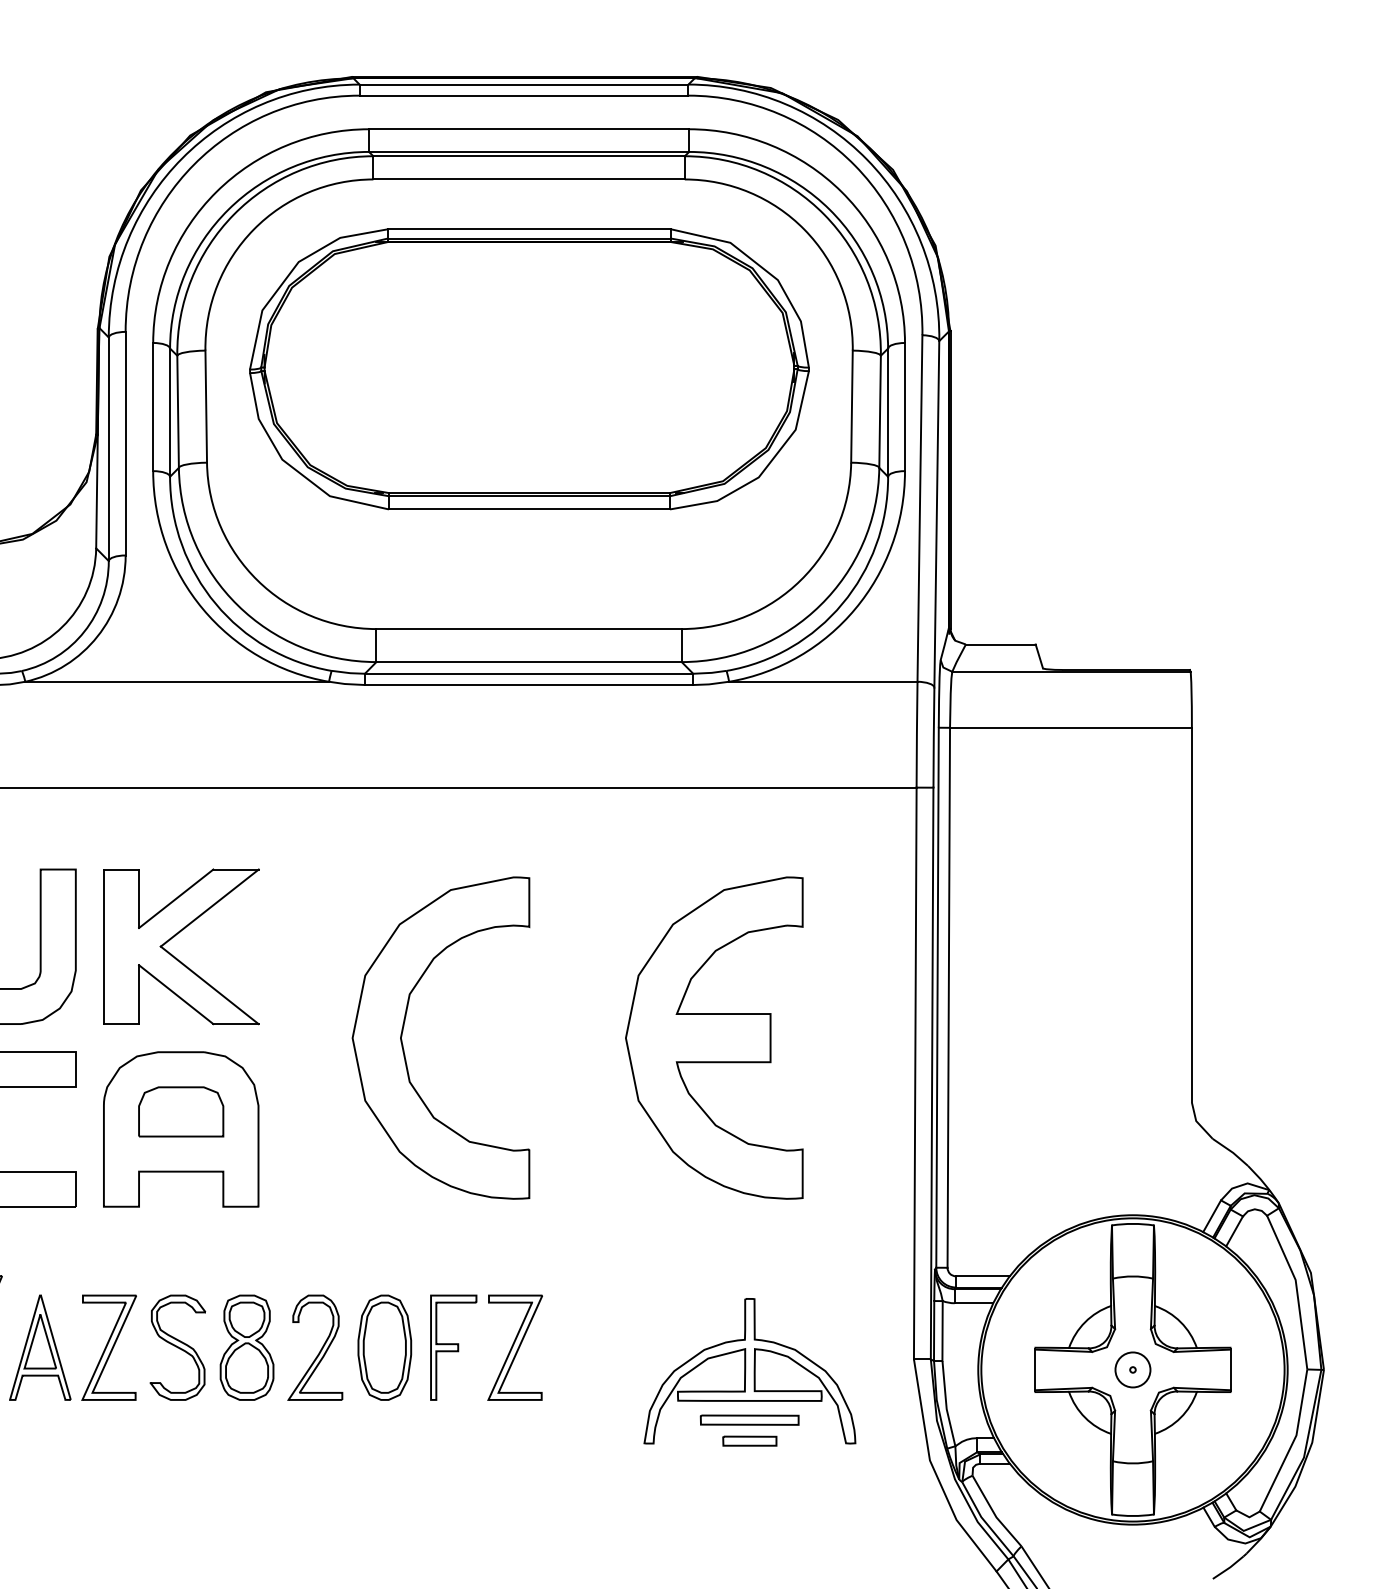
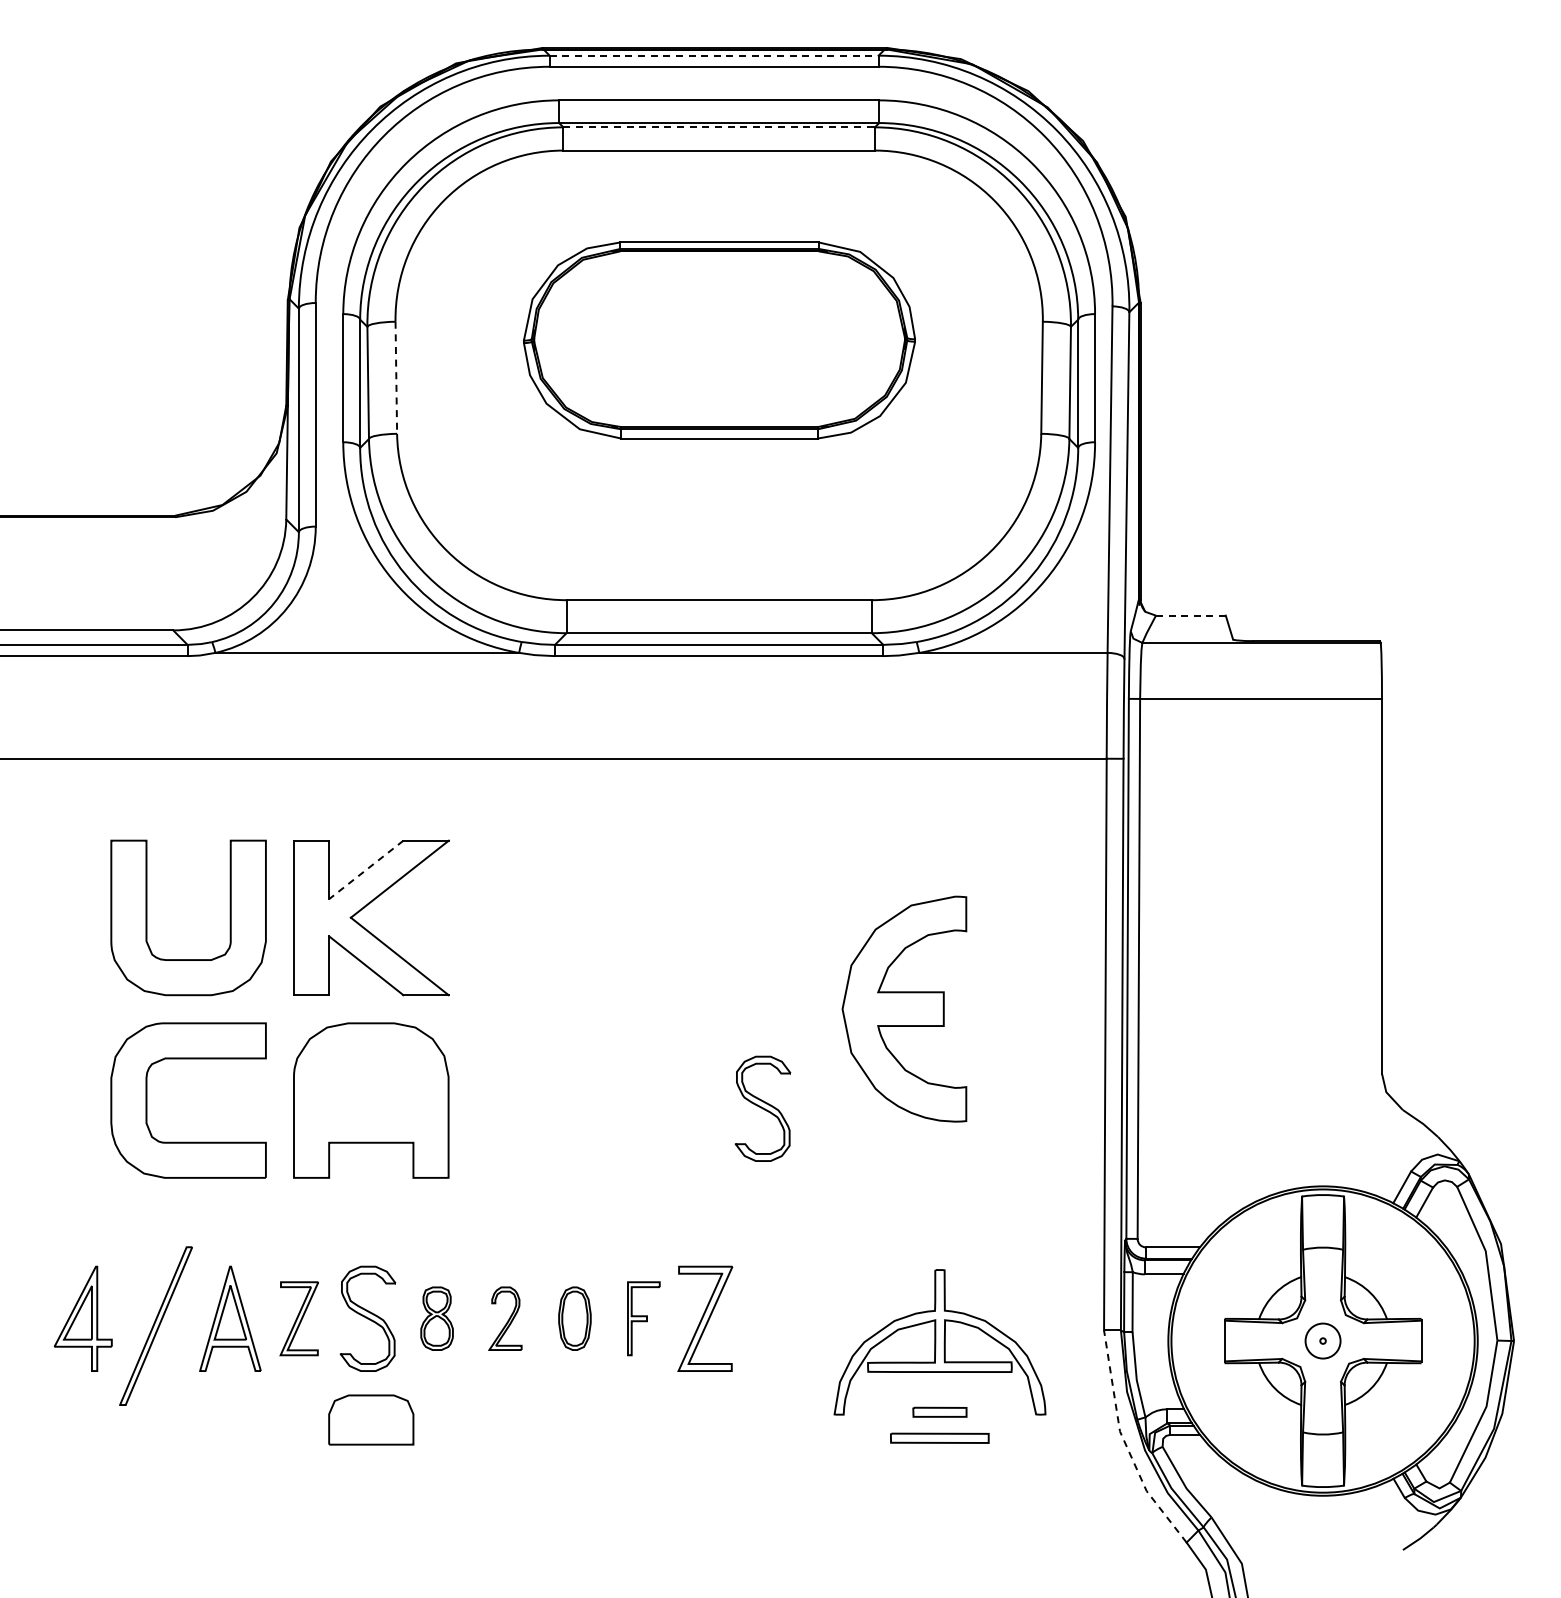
line: (524, 84) -> (714, 55), solid -> dashed
line: (529, 156) -> (719, 127), solid -> dashed
part: (529, 369) -> (719, 340), size x0.7
line: (206, 407) -> (396, 378), solid -> dashed
line: (1000, 644) -> (1190, 615), solid -> dashed
line: (175, 899) -> (365, 870), solid -> dashed
part: (403, 1032) -> (593, 1003), removed
part: (714, 1037) -> (904, 1008), size x0.7
part: (181, 1111) -> (371, 1419), moved
part: (572, 1137) -> (762, 1108), added
part: (109, 1347) -> (299, 1318), size x0.7
part: (246, 1347) -> (436, 1318), size x0.6
part: (315, 1347) -> (505, 1318), size x0.6
part: (384, 1347) -> (574, 1318), size x0.6
part: (453, 1347) -> (643, 1318), size x0.7
part: (749, 1419) -> (939, 1437), moved
line: (935, 1473) -> (1125, 1444), solid -> dashed

